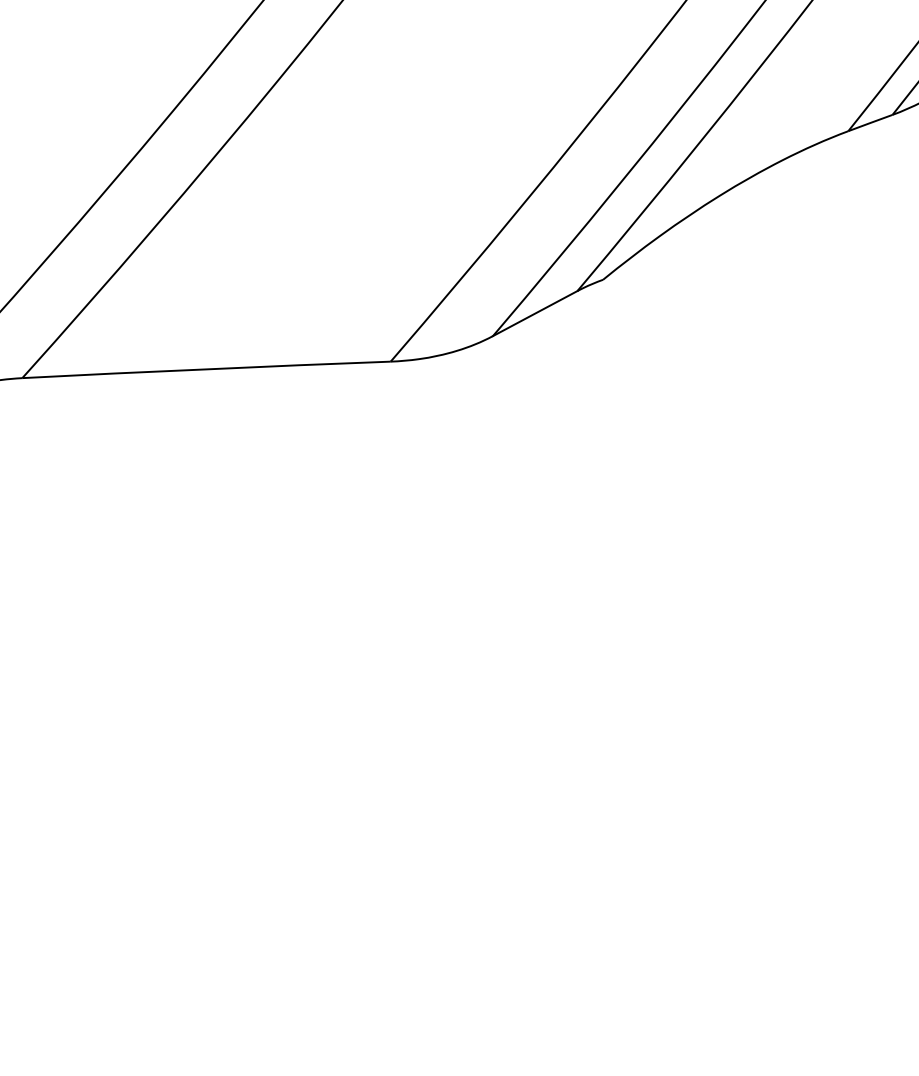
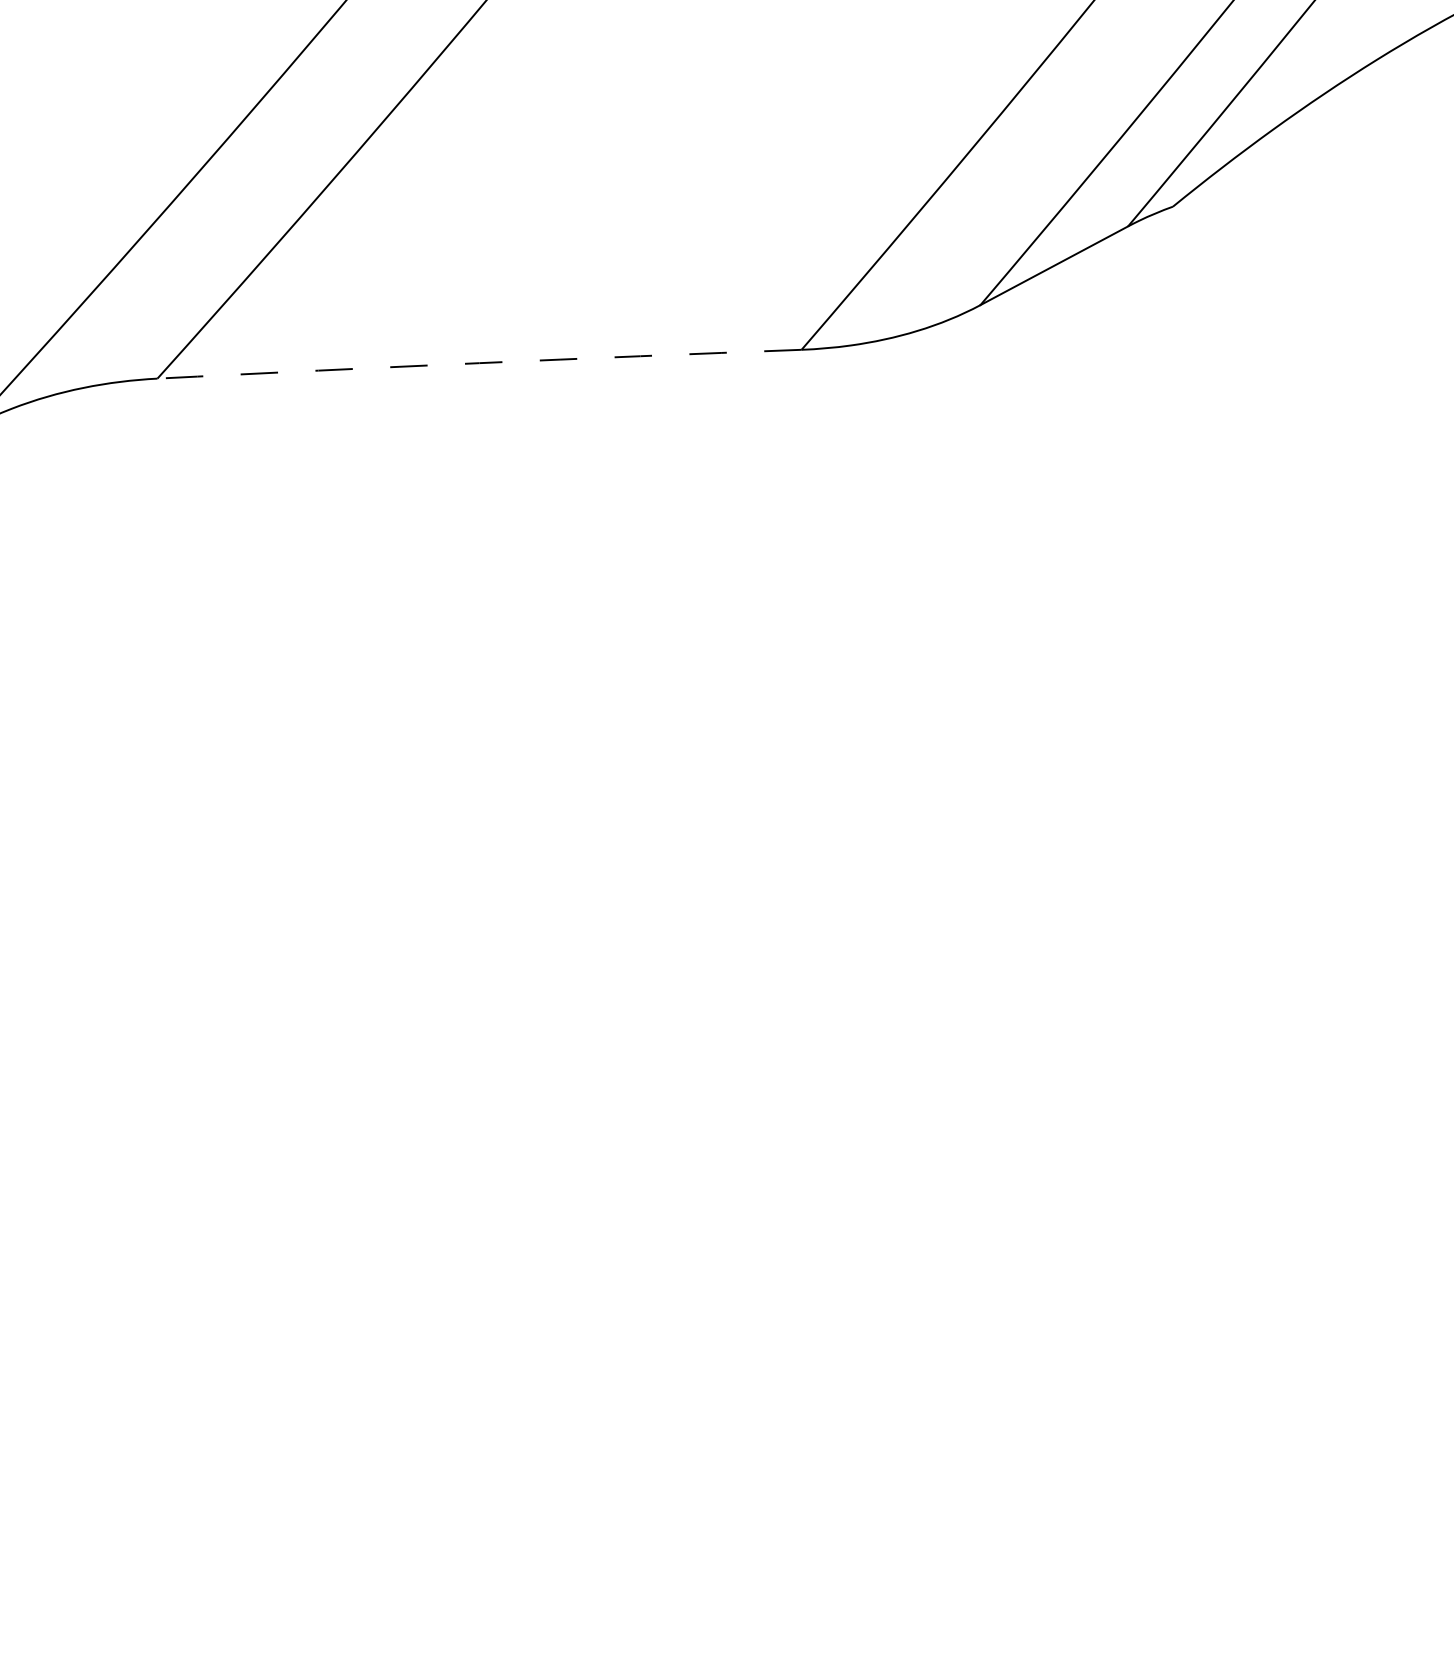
arc: (206, 369) -> (479, 363), solid -> dashed

